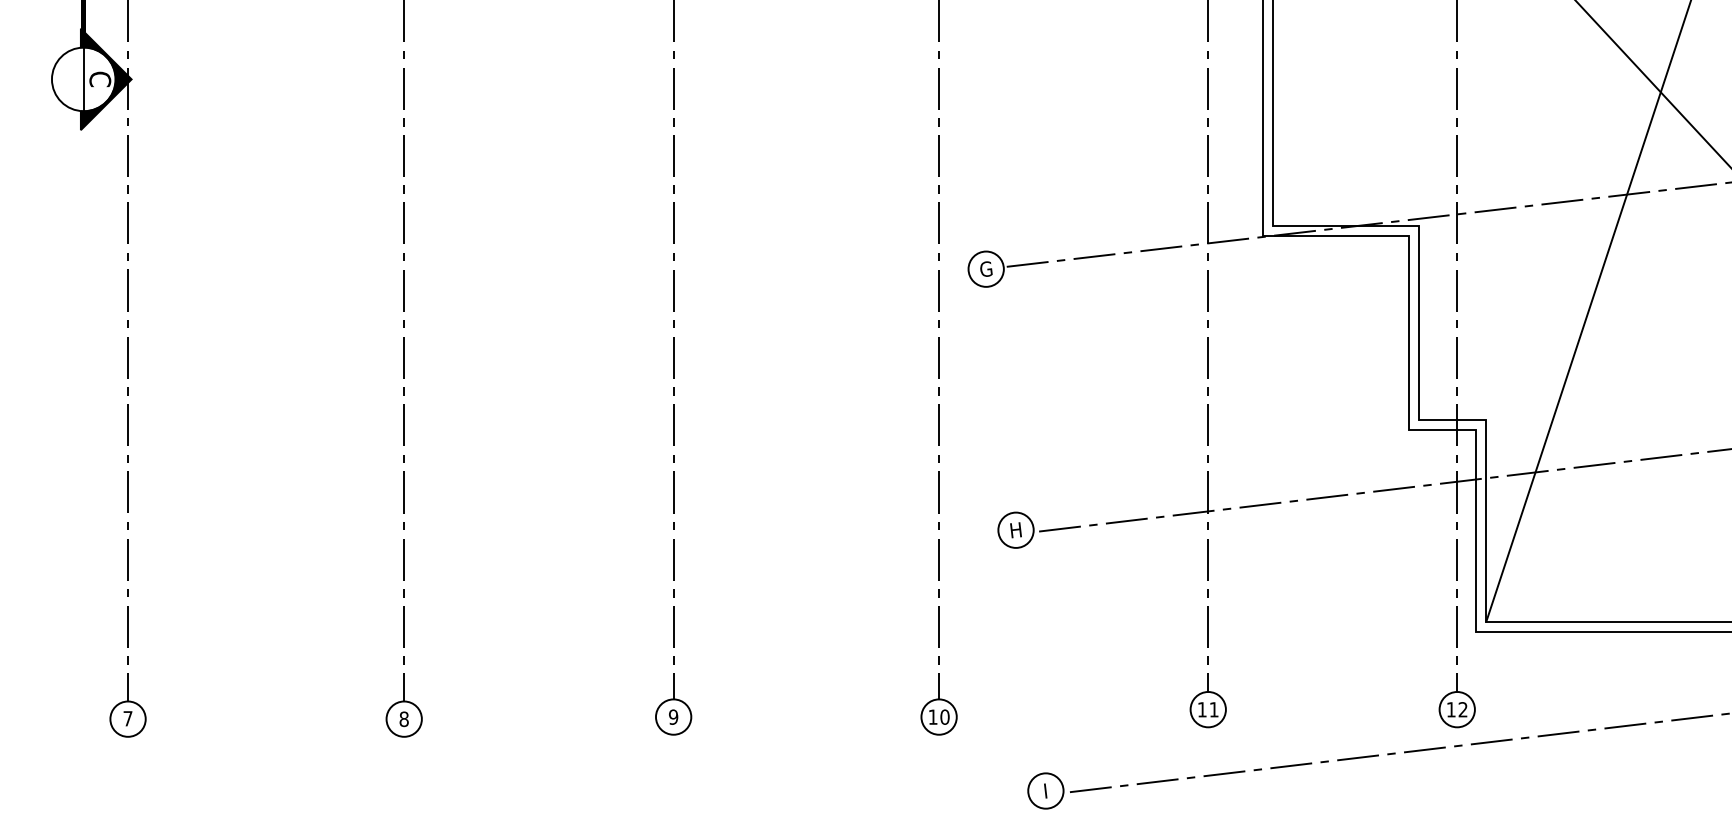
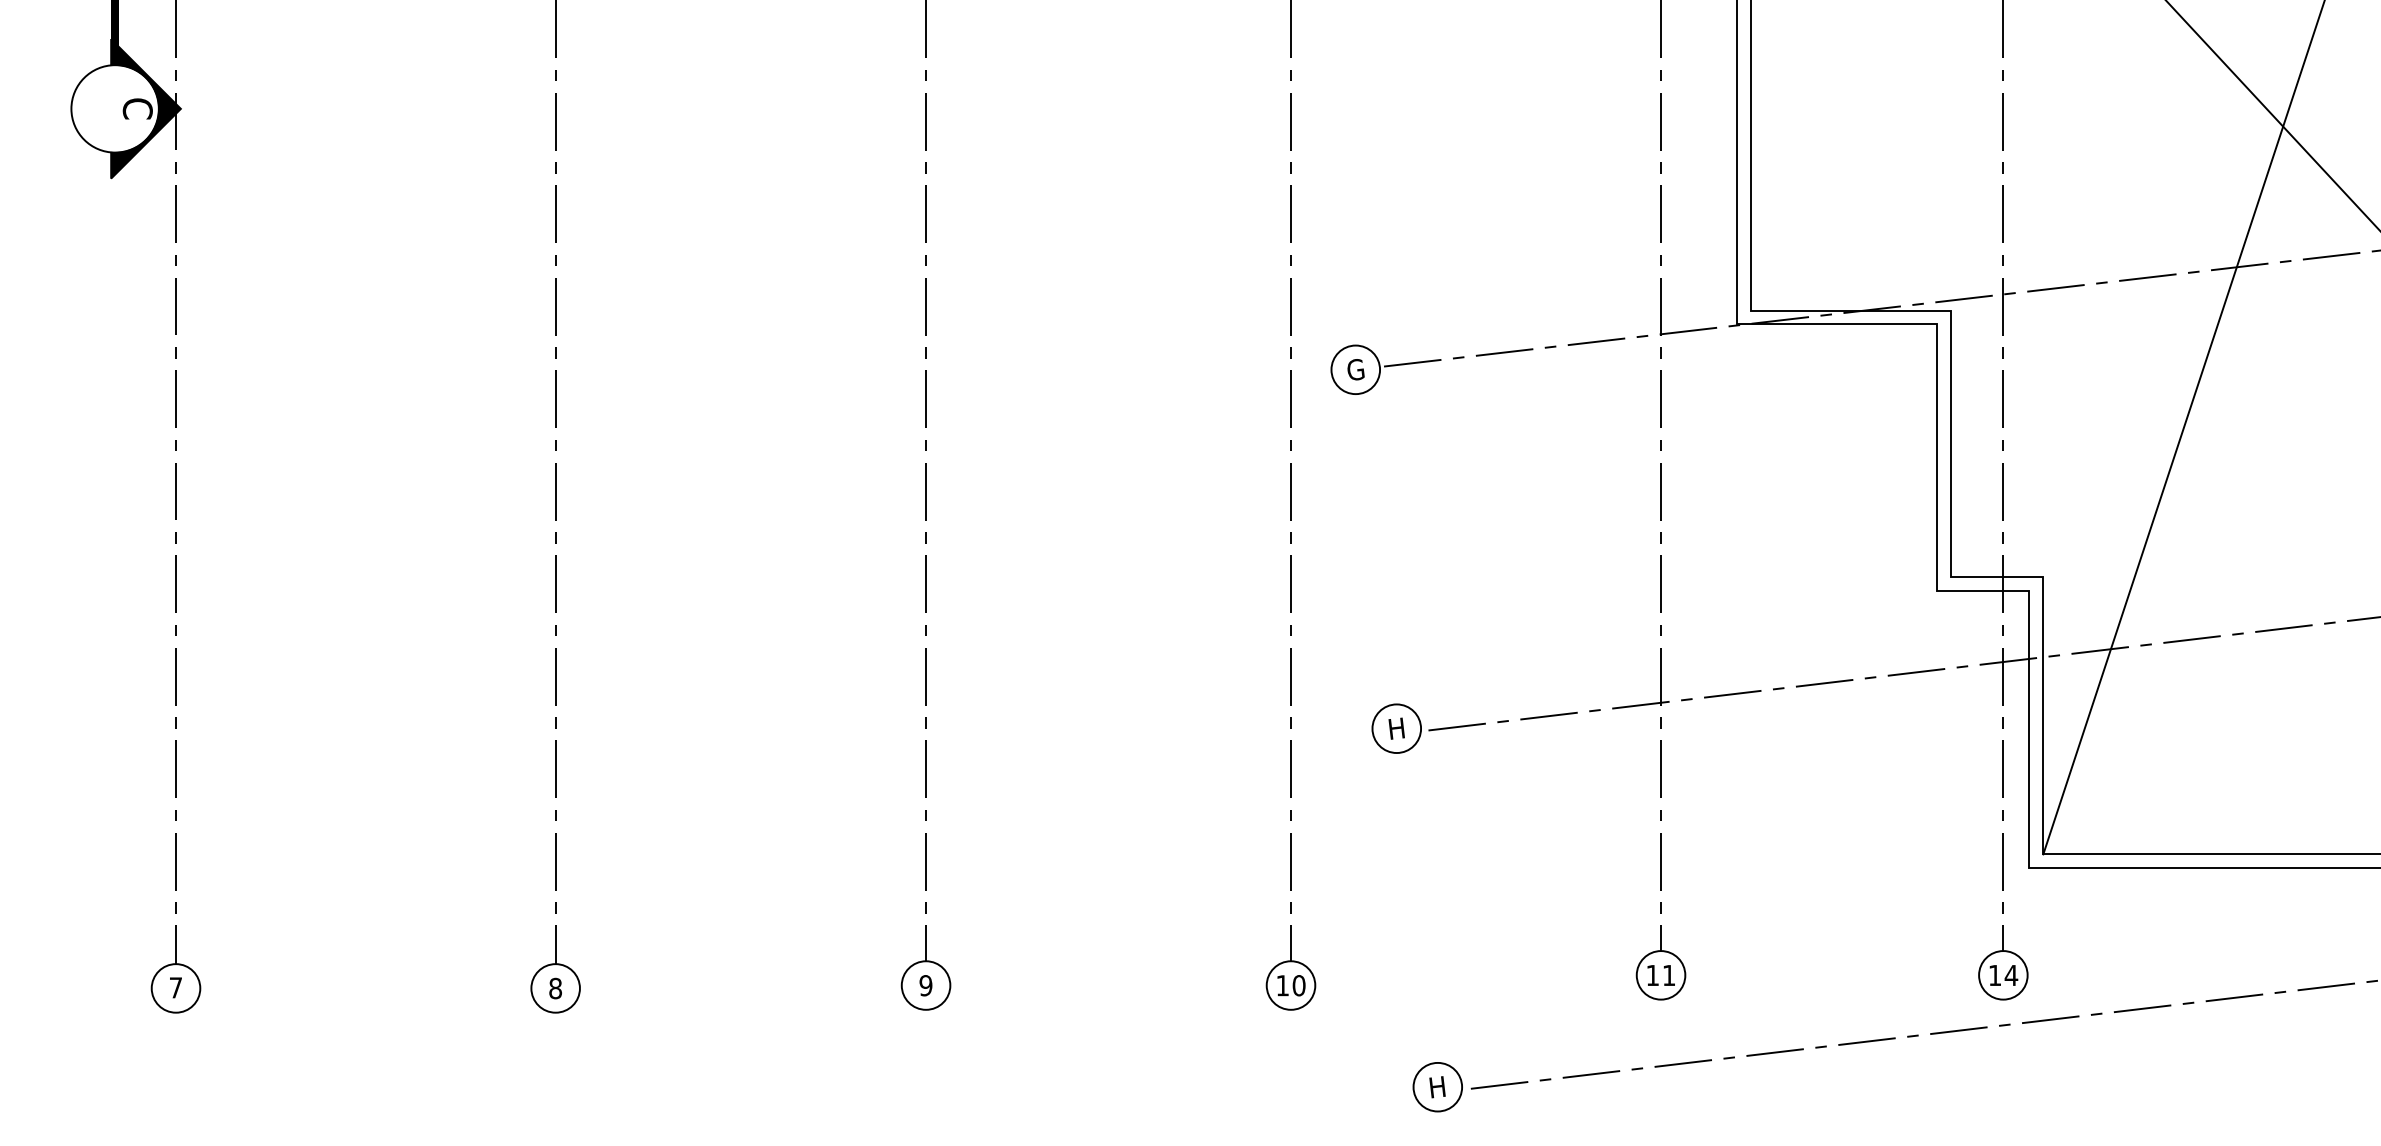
line: (84, 79) -> (115, 108), removed
text: (1463, 709) -> (2011, 974), 12 -> 14
text: (1045, 791) -> (1437, 1087), I -> H

